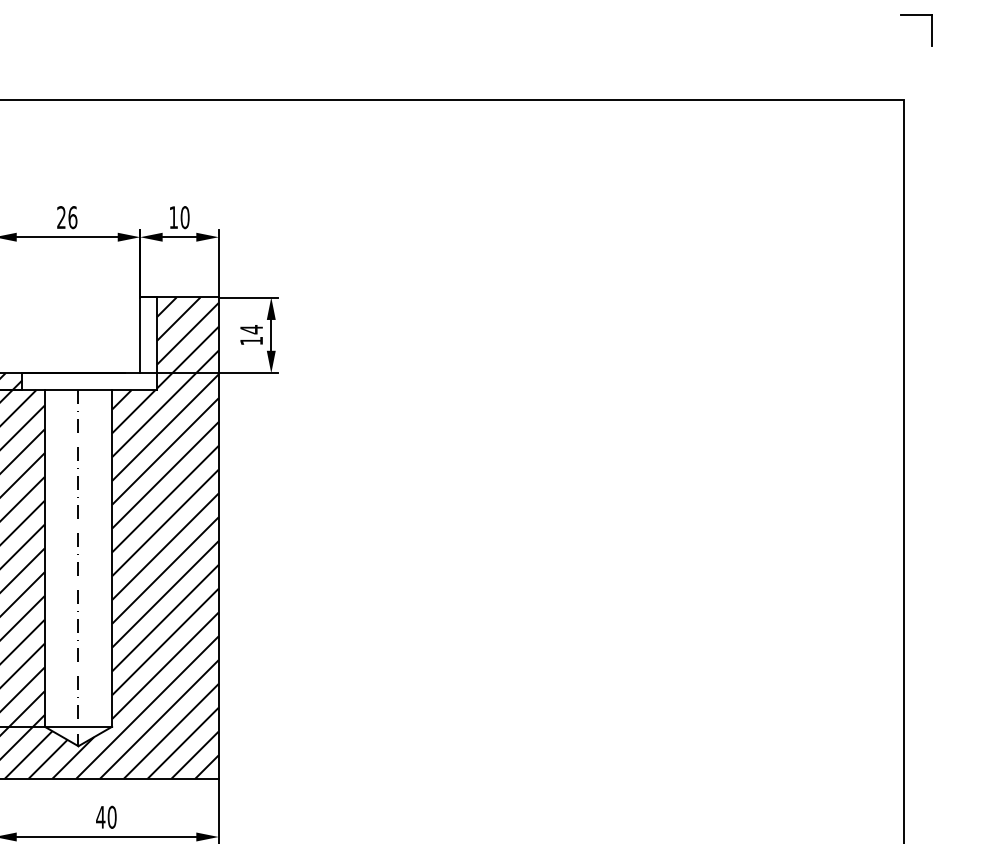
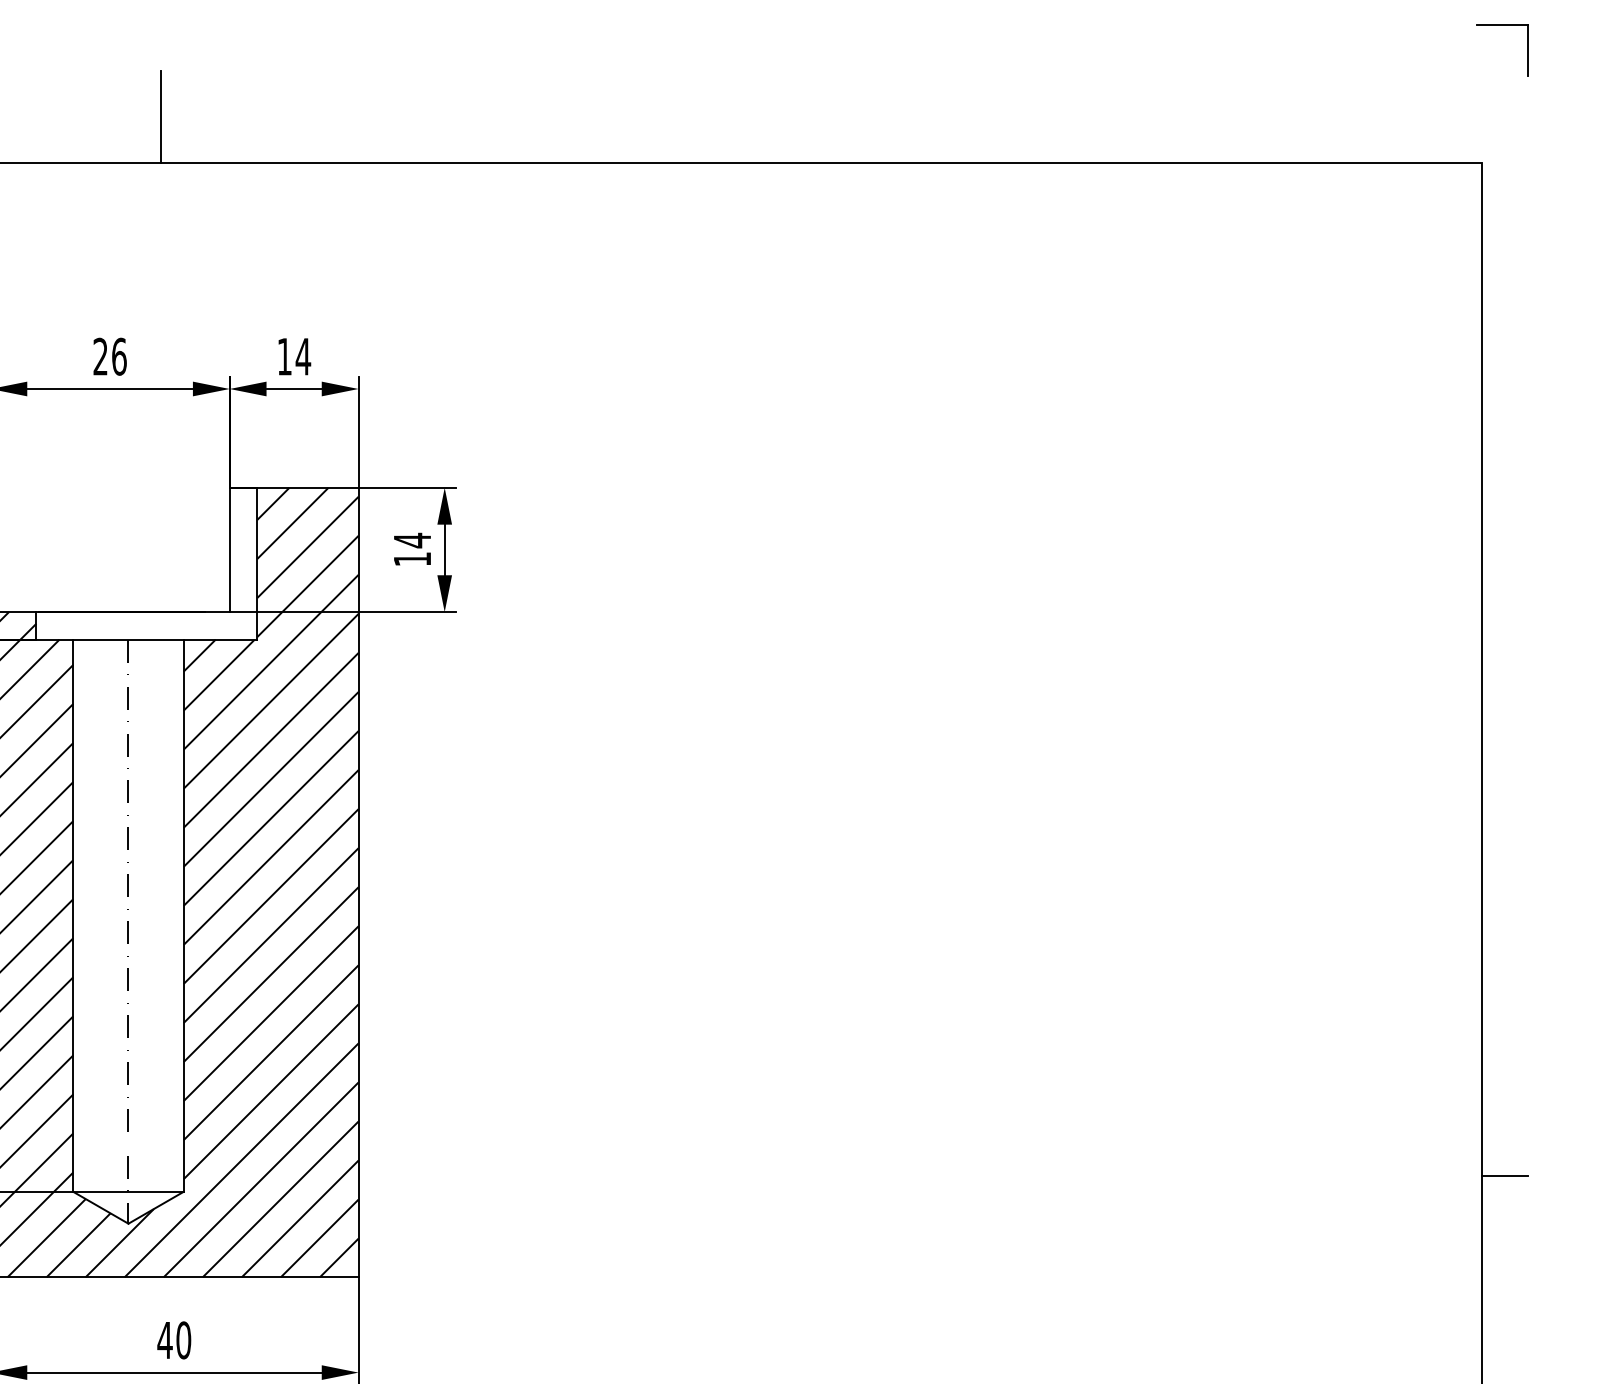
line: (98, 71) -> (161, 117), added
text: (184, 217) -> (302, 356), 10 -> 14
line: (917, 716) -> (1504, 1174), added

